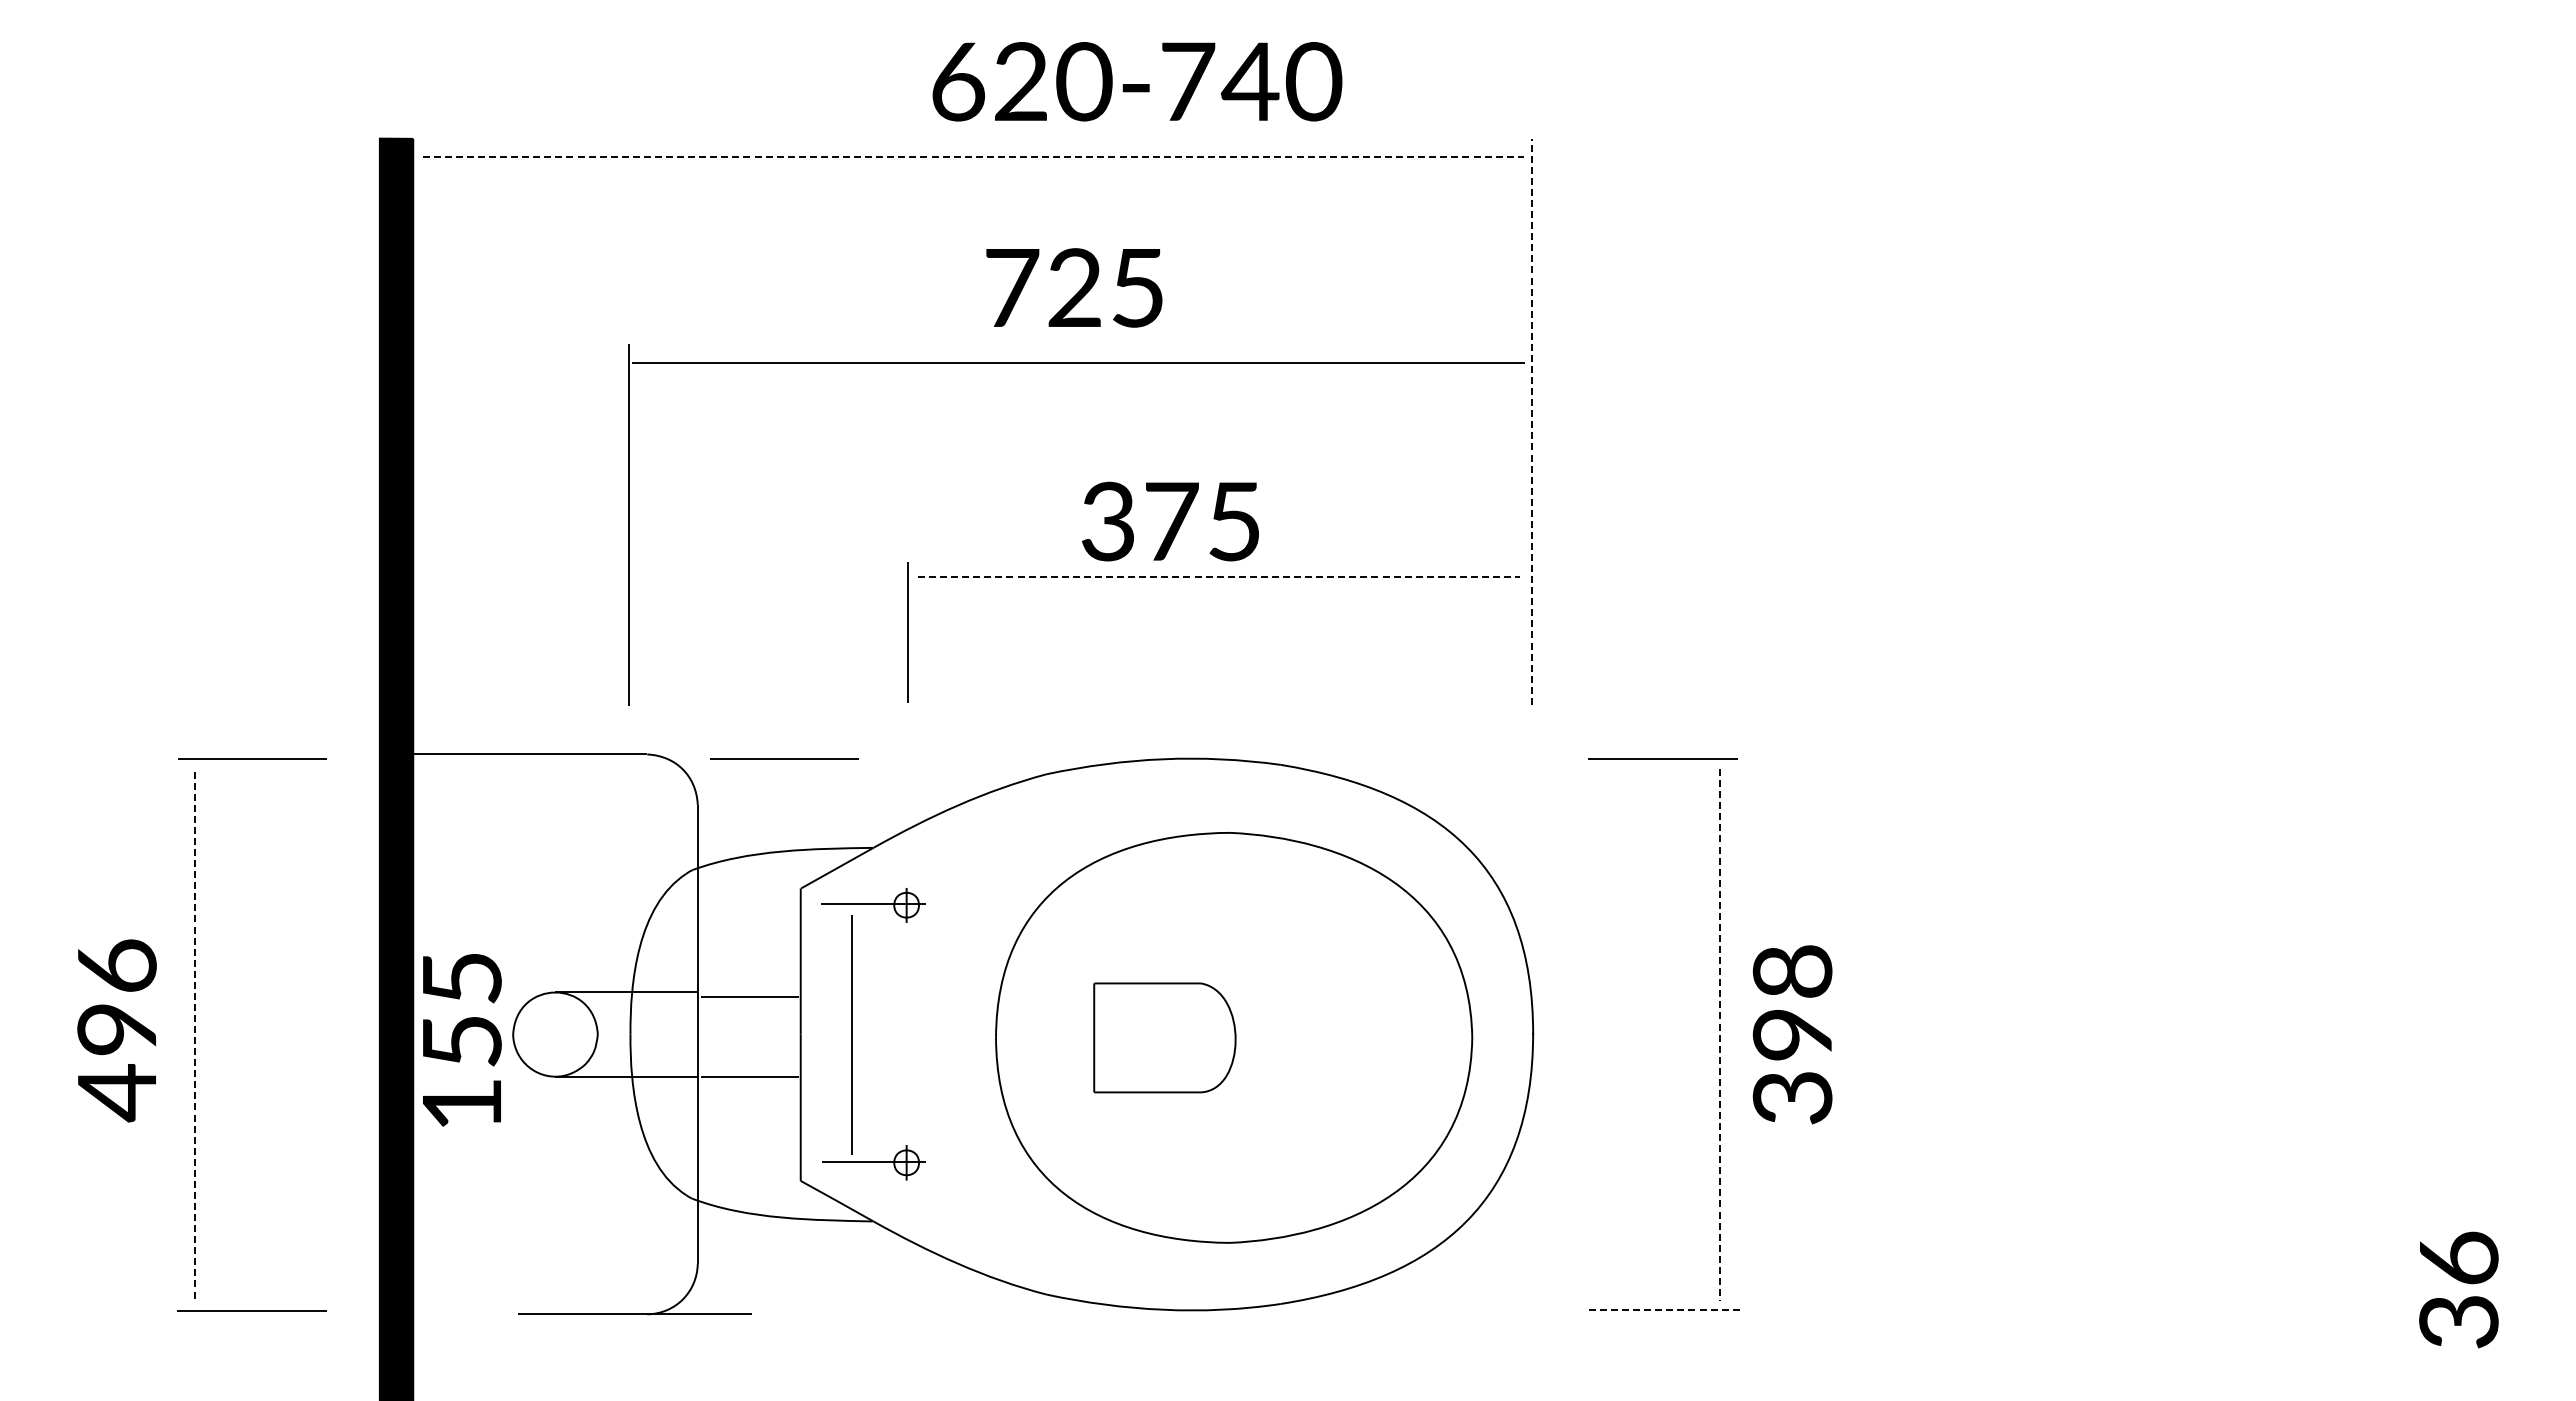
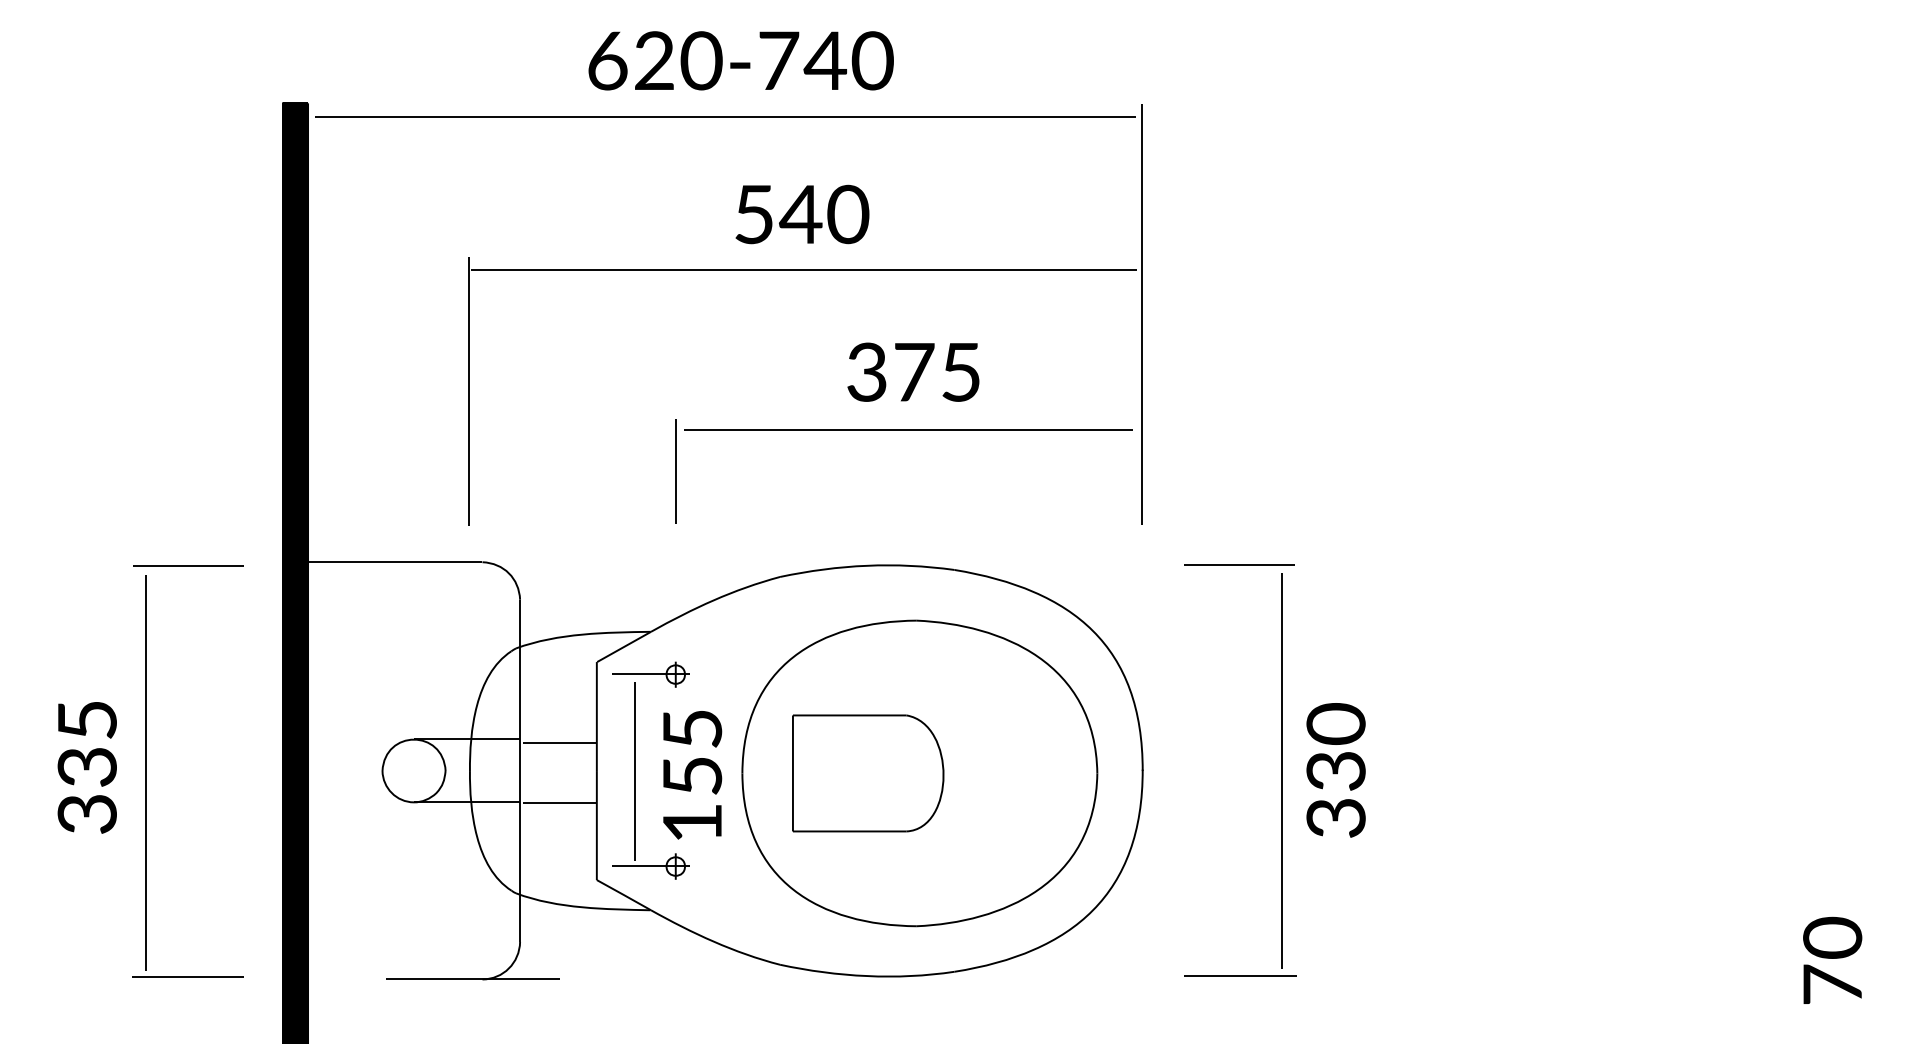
text: (1137, 81) -> (741, 60), moved
line: (973, 156) -> (725, 116), dashed -> solid
text: (1076, 287) -> (802, 214), 725 -> 540
line: (1531, 422) -> (1141, 314), dashed -> solid
text: (1170, 521) -> (913, 372), moved
line: (1218, 576) -> (908, 429), dashed -> solid
line: (784, 758) -> (584, 565), removed
text: (1792, 1002) -> (1336, 747), 398 -> 330
text: (116, 1030) -> (86, 767), 496 -> 335
line: (1719, 1034) -> (1281, 770), dashed -> solid
line: (195, 1037) -> (145, 773), dashed -> solid
part: (1164, 1037) -> (867, 773), size x1.43
text: (462, 1040) -> (692, 775), moved
text: (2458, 1289) -> (1832, 960), 36 -> 70
line: (1664, 1309) -> (1240, 975), dashed -> solid

